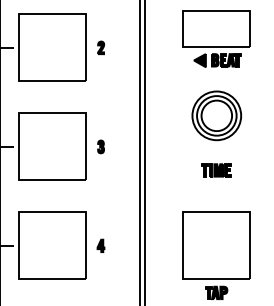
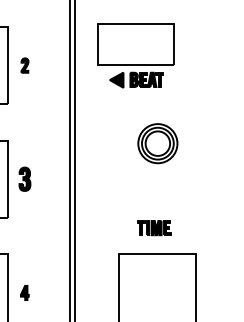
part: (216, 38) -> (135, 54), moved
part: (216, 115) -> (157, 143), size x0.7
part: (100, 146) -> (24, 178), size x1.6
part: (216, 170) -> (154, 228), moved

